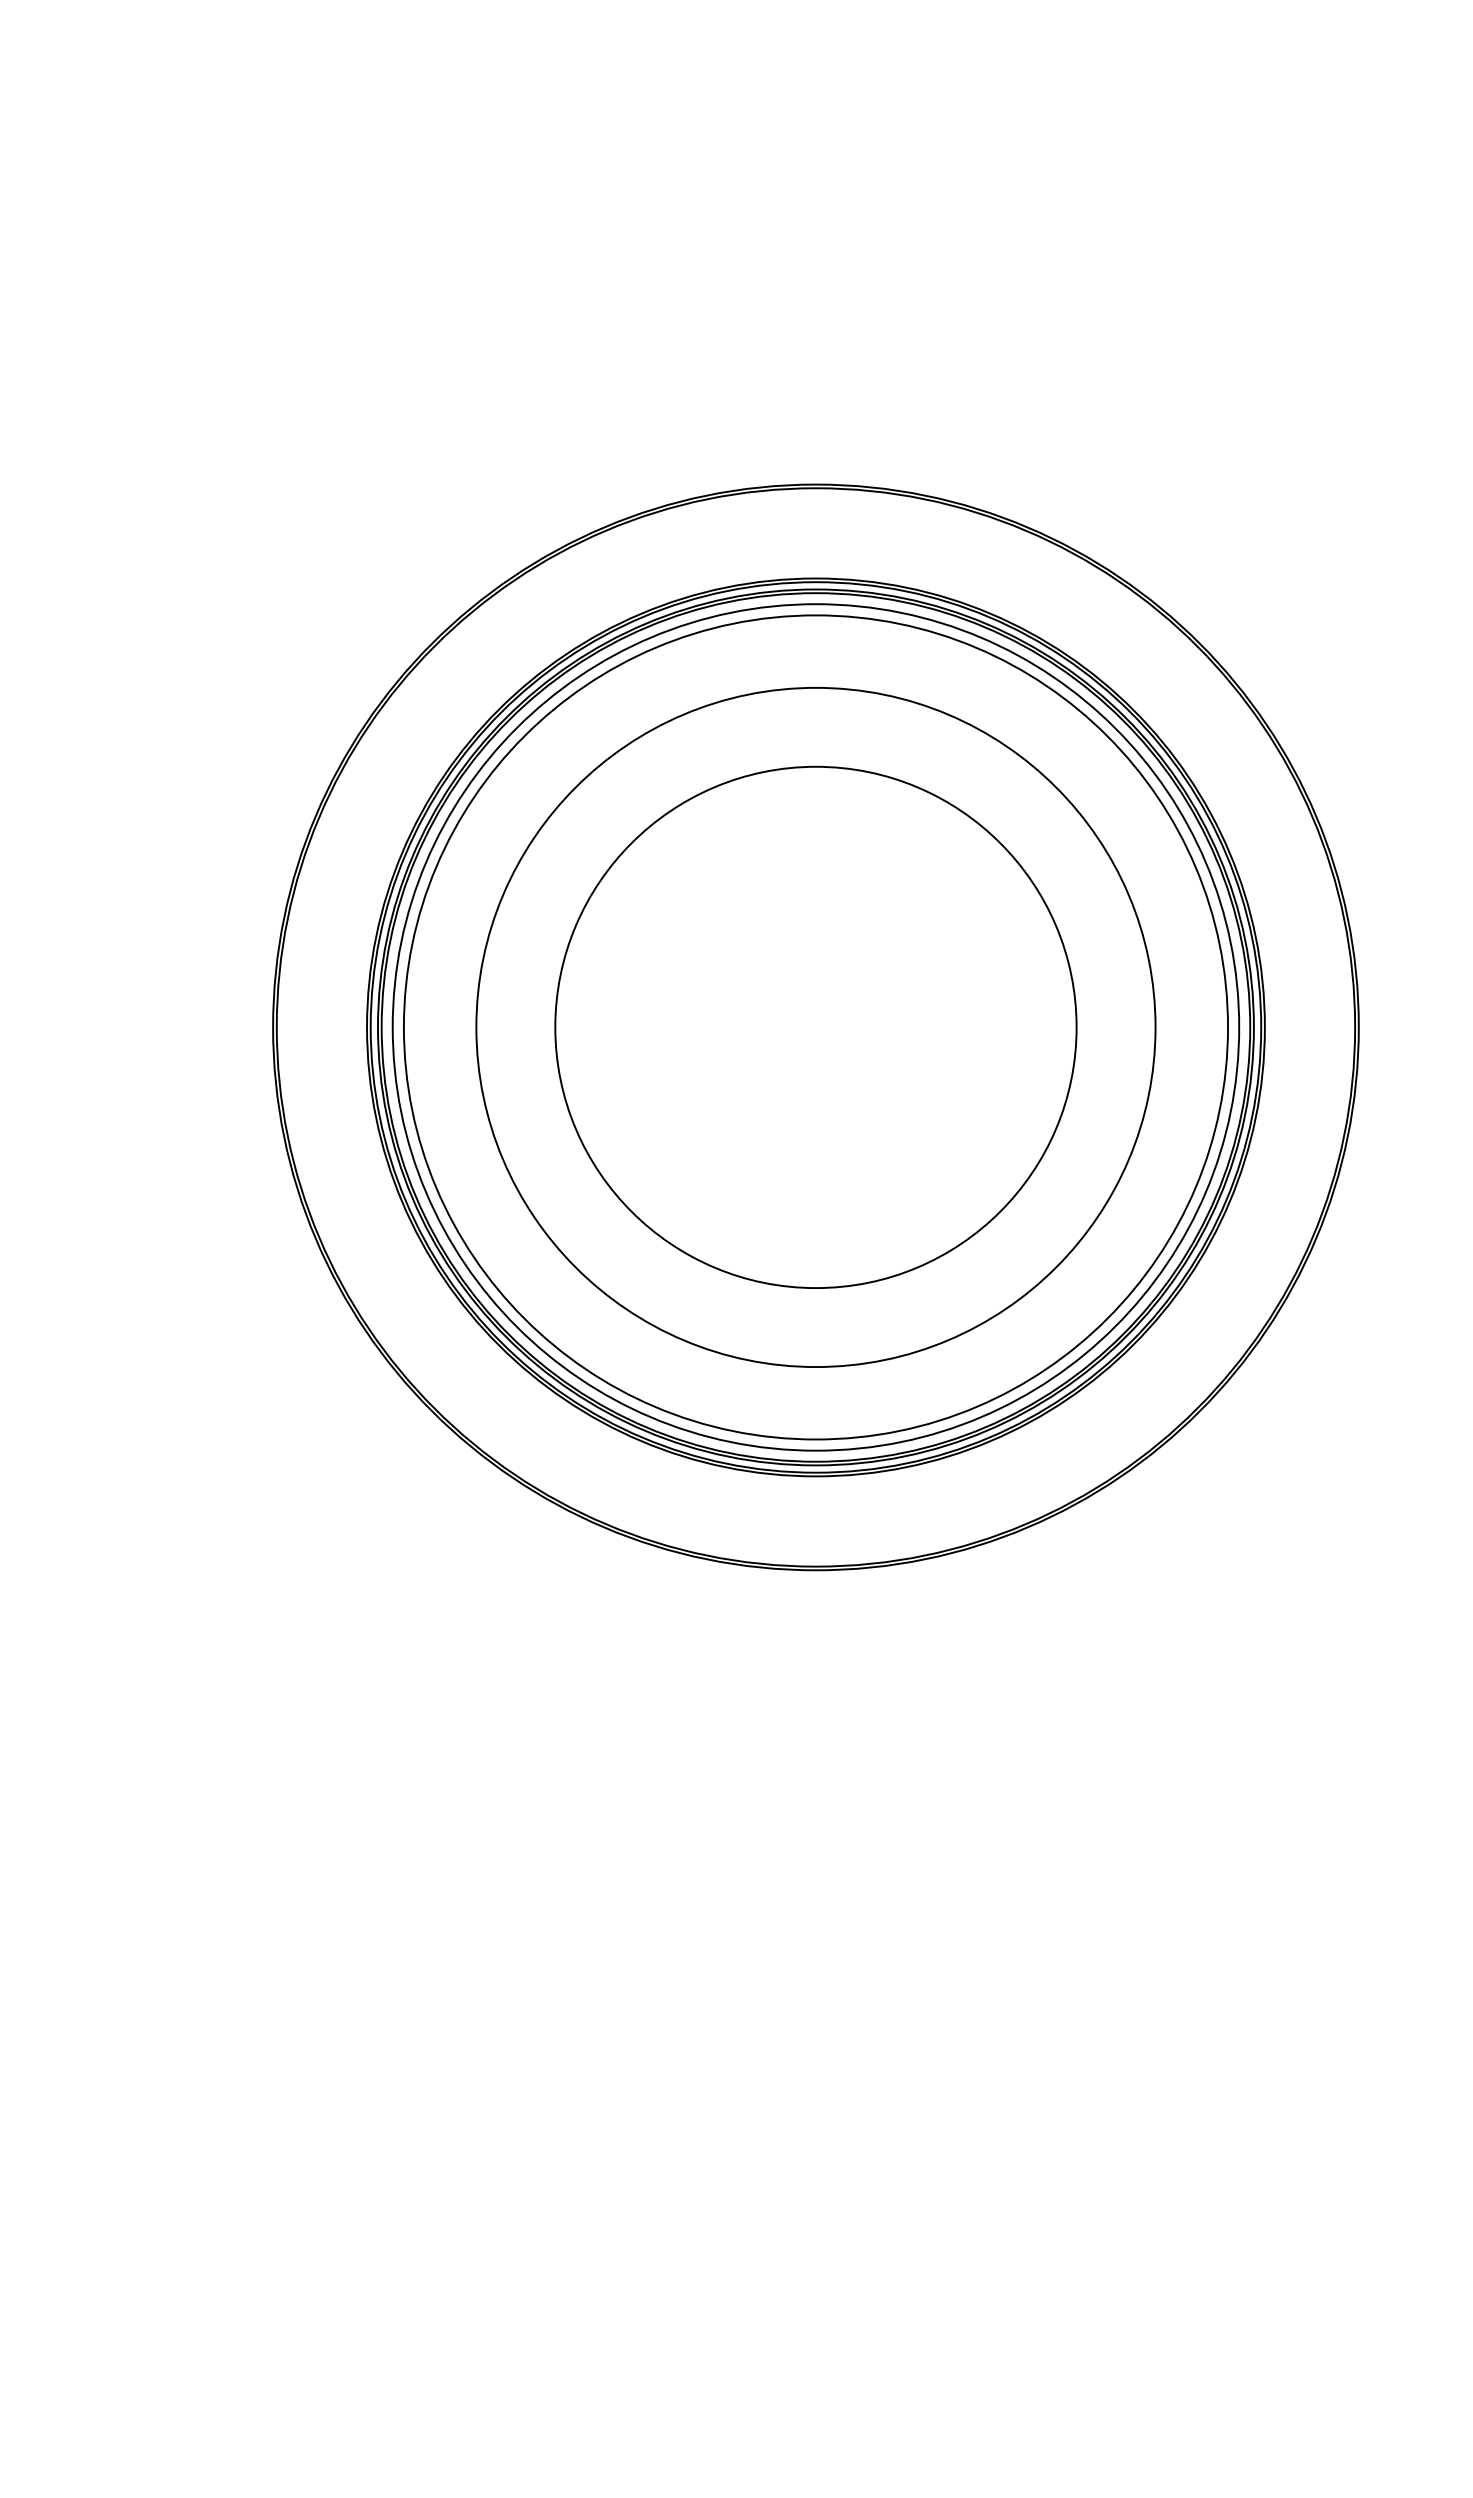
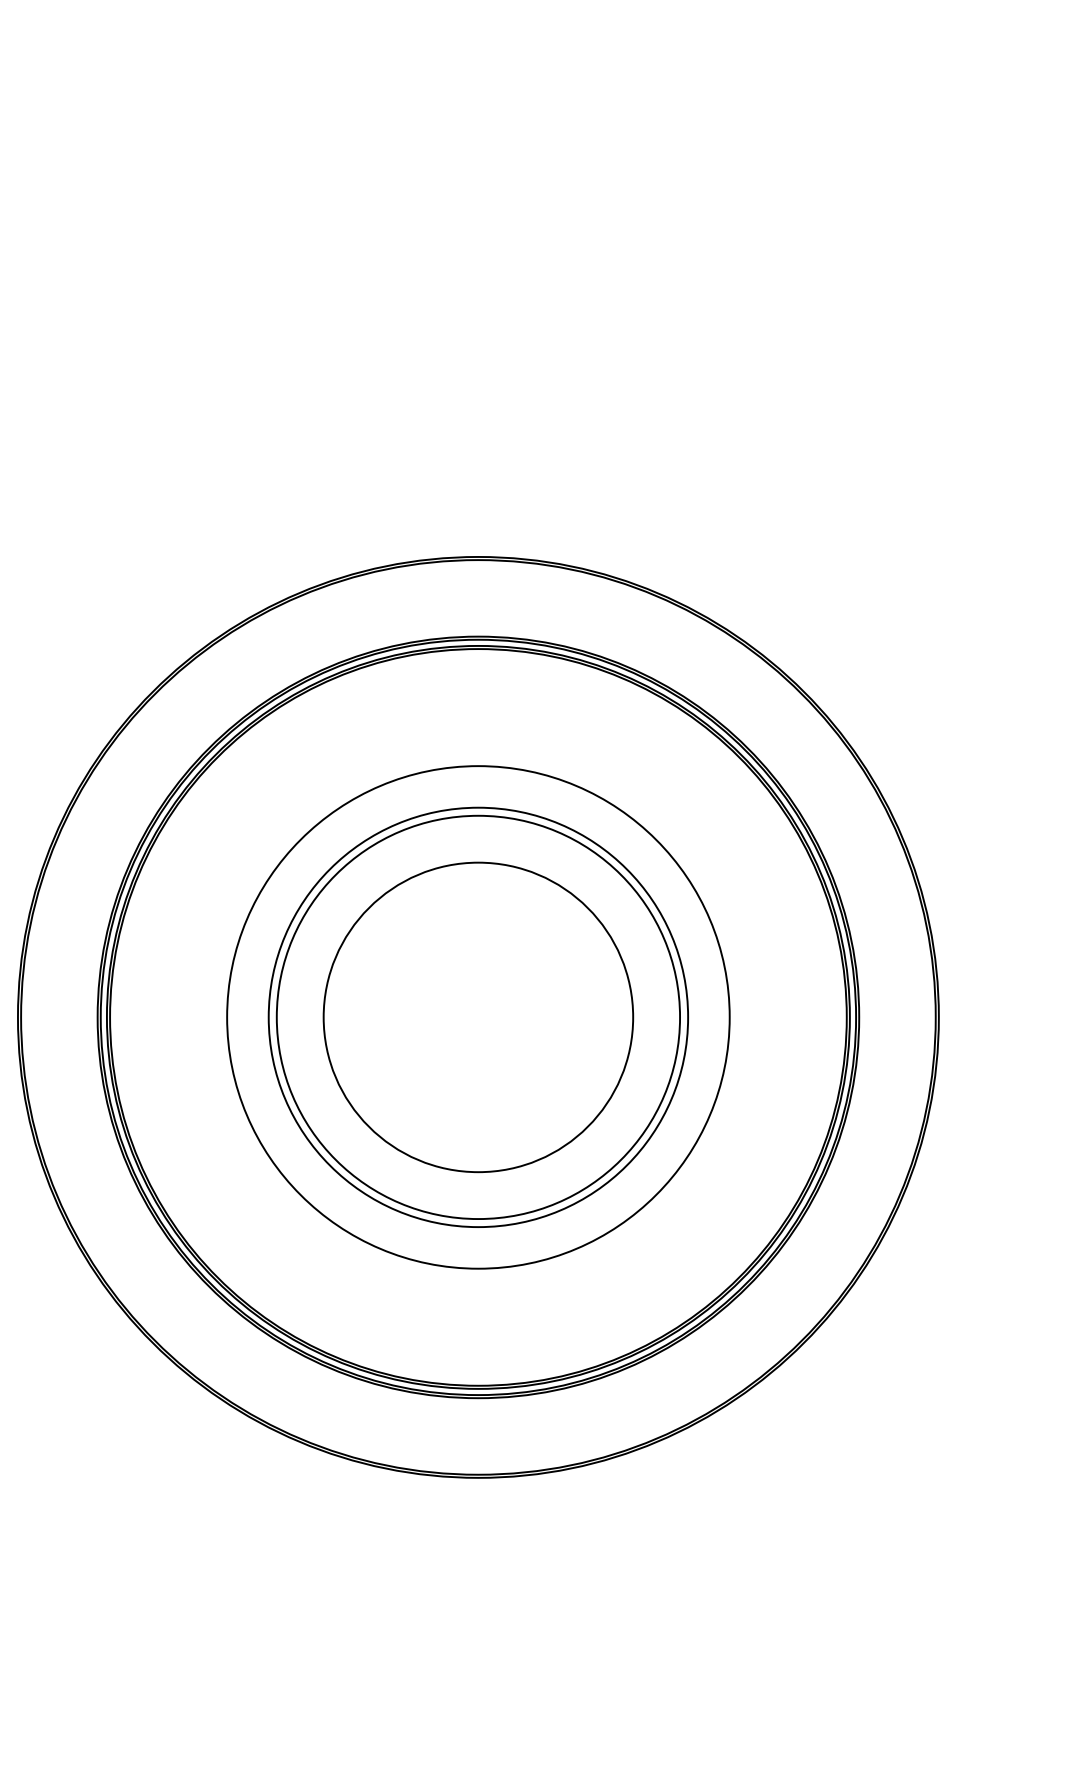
circle: (815, 1027) -> (478, 1017), size x0.6
circle: (815, 1027) -> (478, 1017), size x0.7
circle: (815, 1027) -> (478, 1017), size x0.7
circle: (815, 1027) -> (478, 1017), size x0.7

